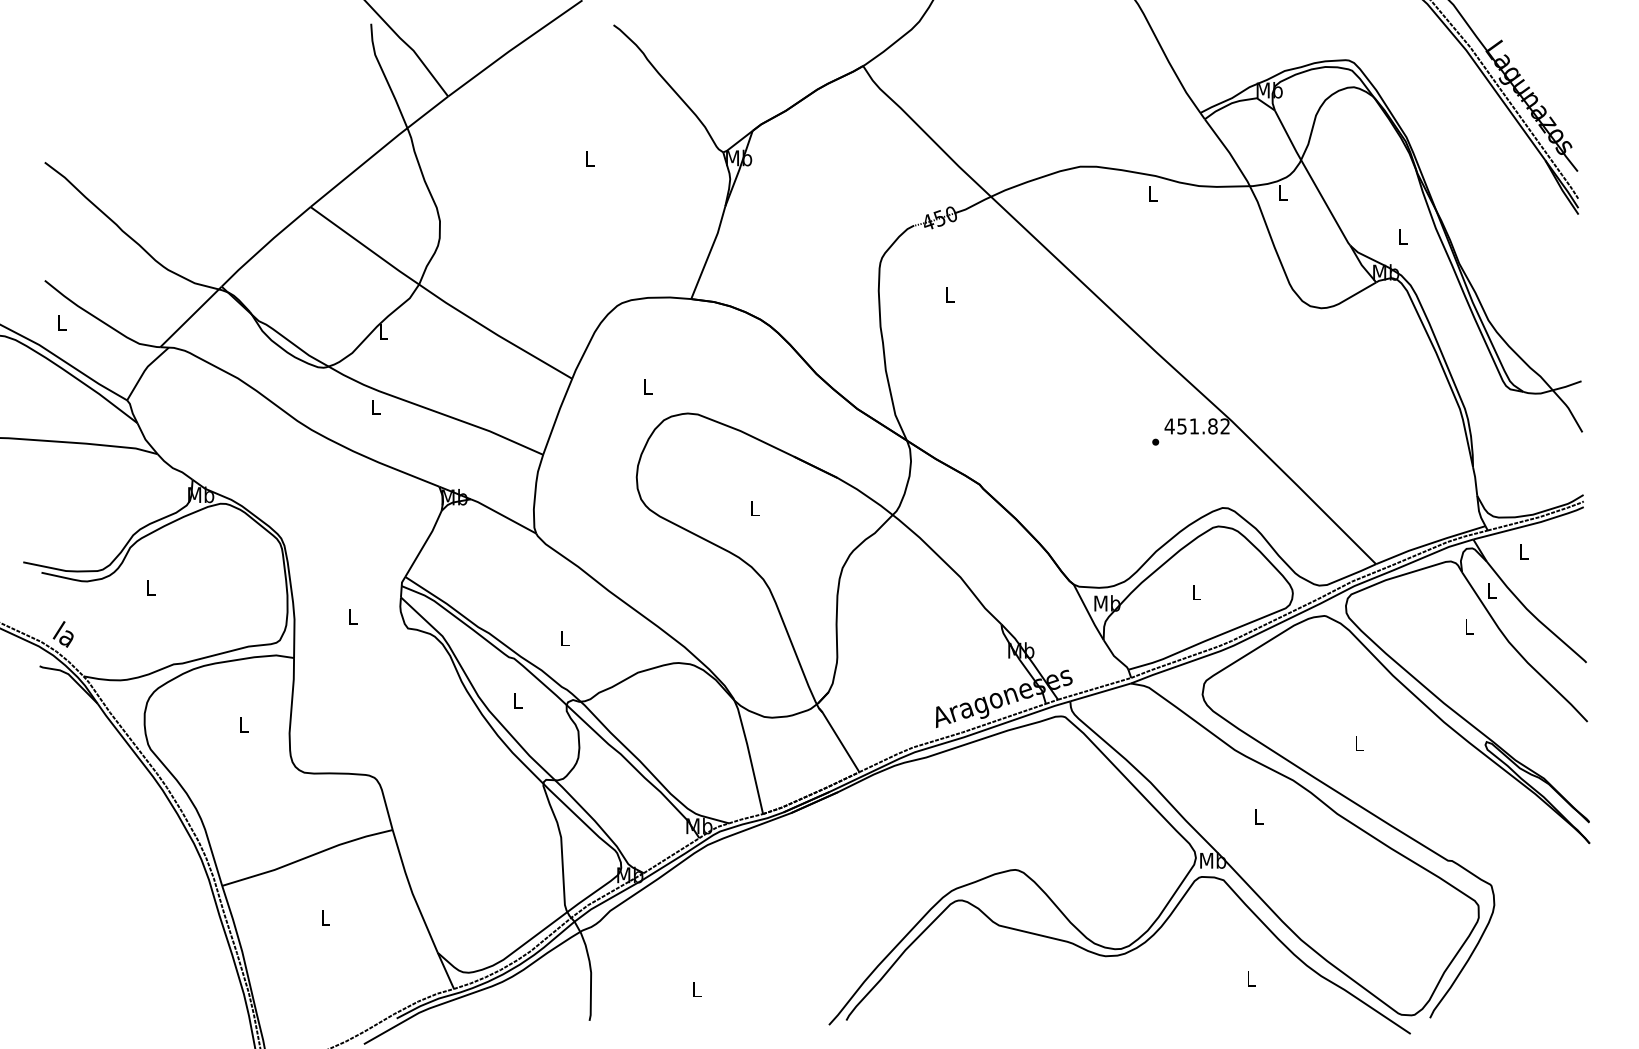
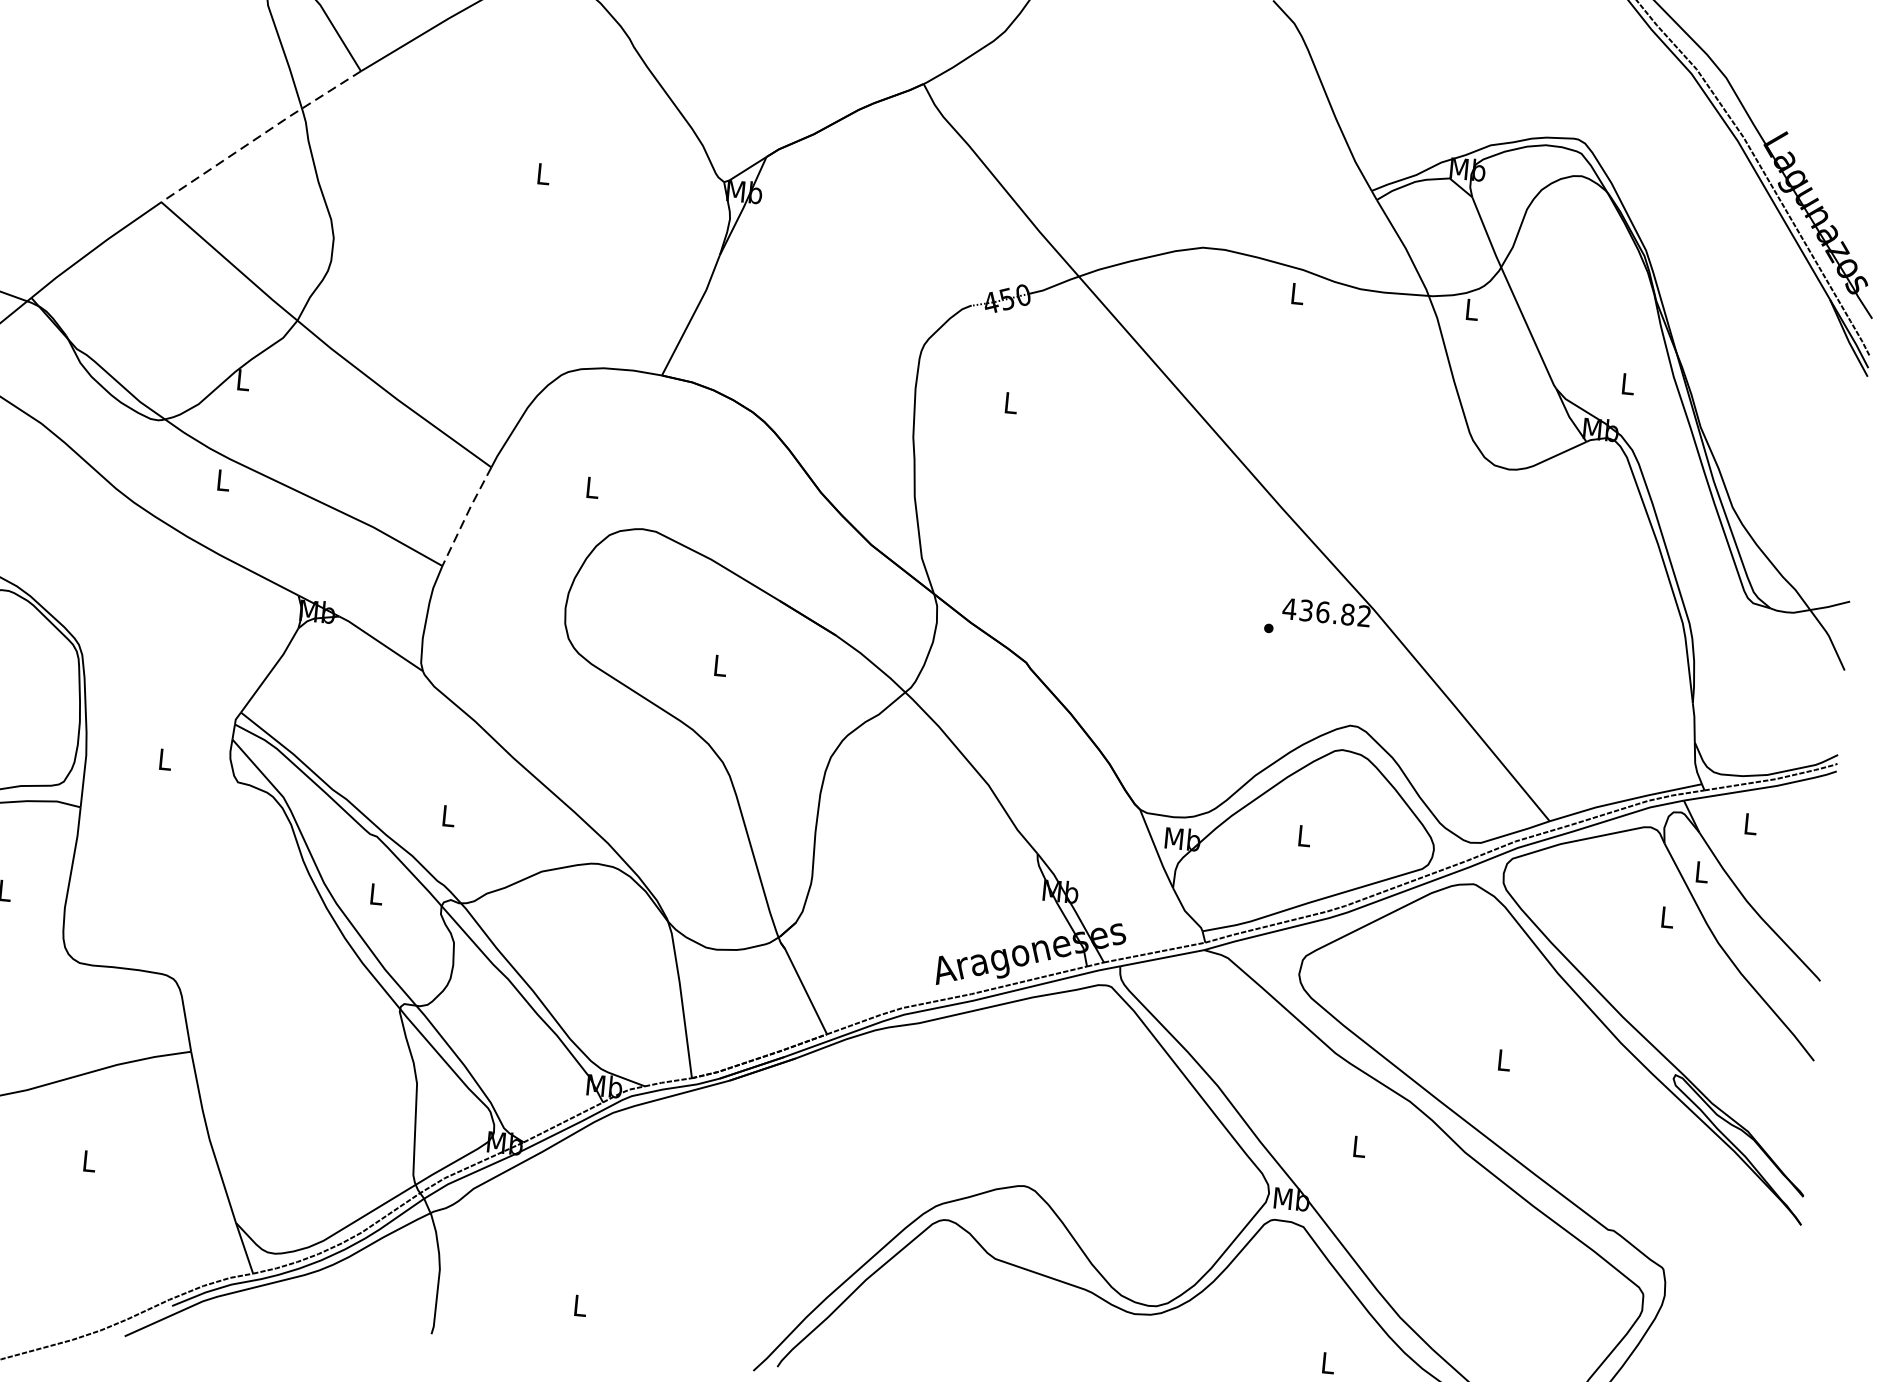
line: (379, 150) -> (261, 135), solid -> dashed
line: (557, 415) -> (466, 514), solid -> dashed
text: (1188, 426) -> (1315, 611), 451.82 -> 436.82

